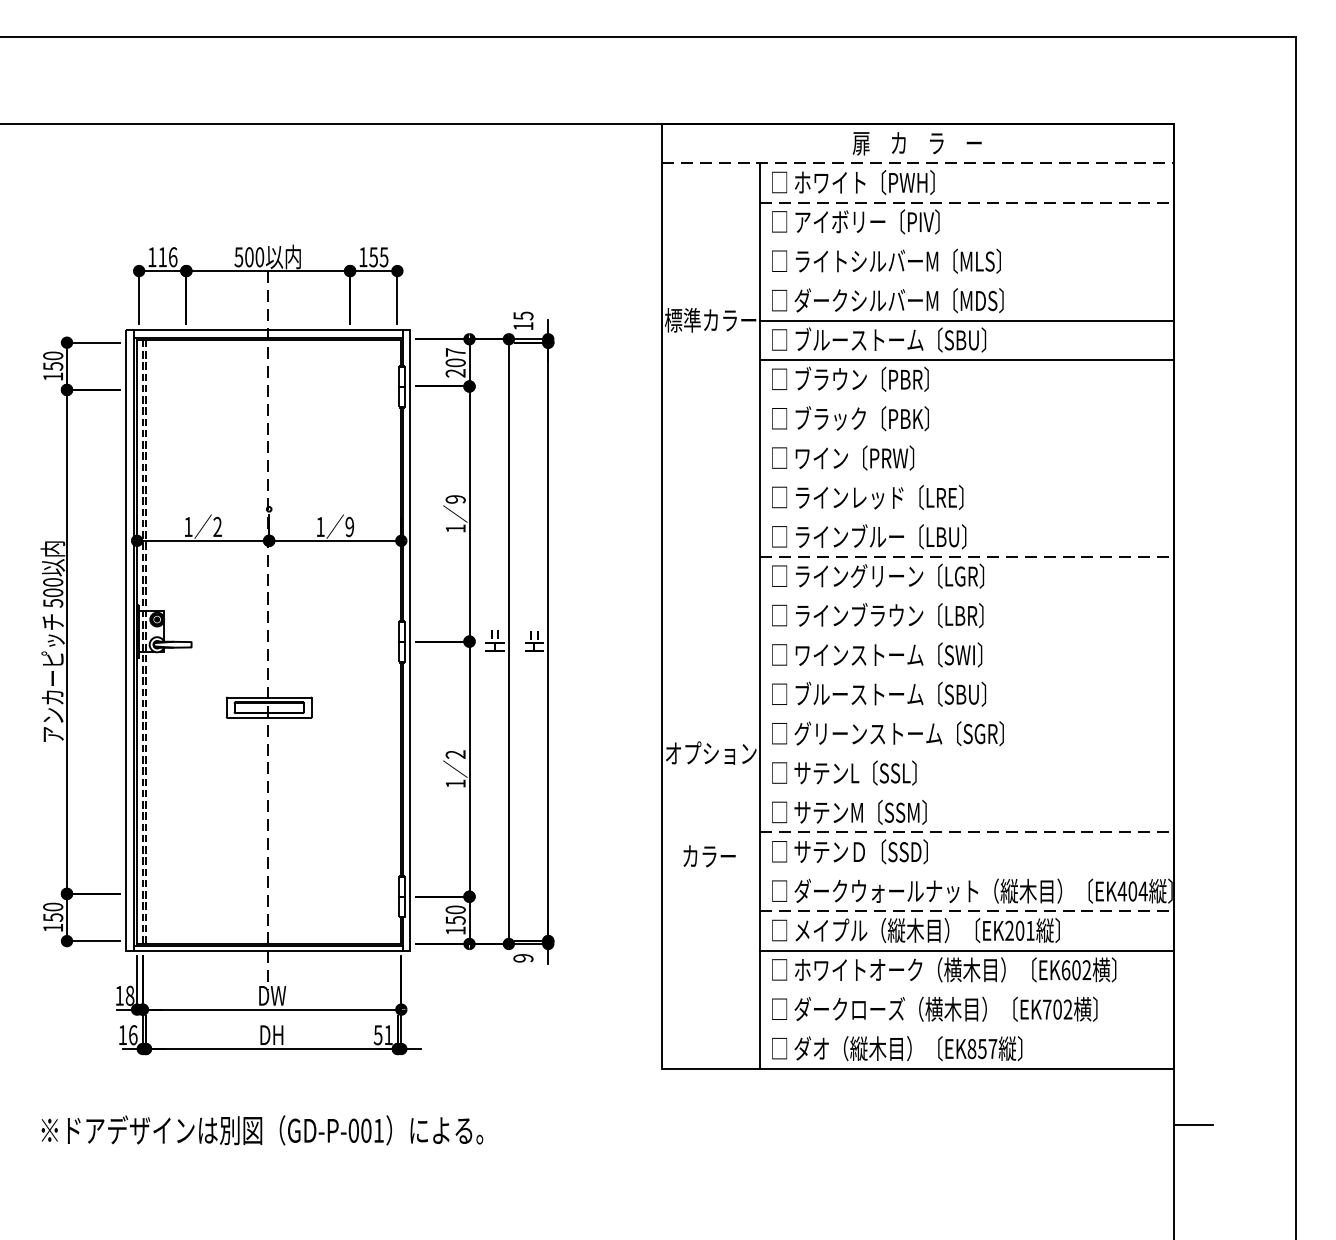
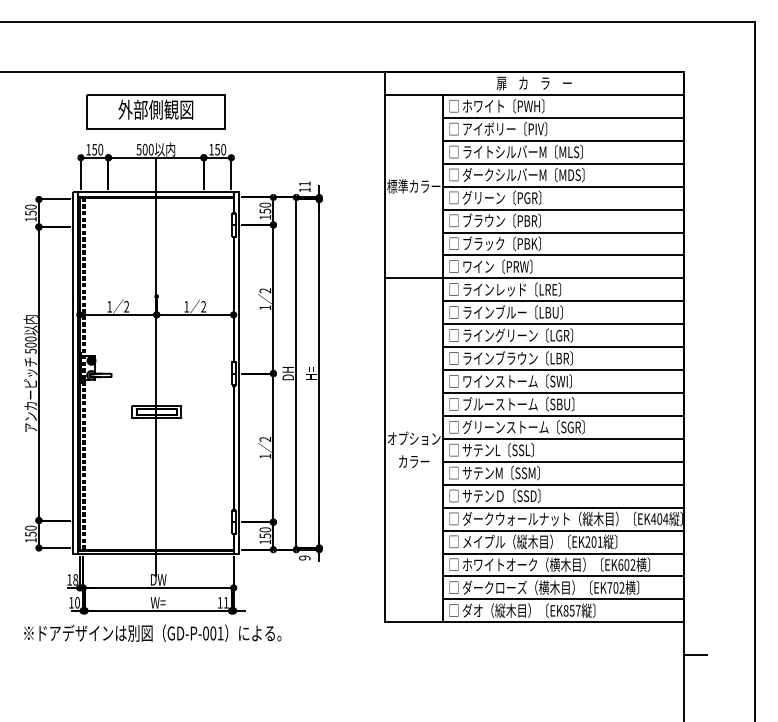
line: (919, 162) -> (535, 94), dashed -> solid
part: (267, 191) -> (155, 111), added
line: (967, 201) -> (563, 117), dashed -> solid
line: (965, 241) -> (562, 140), added
text: (167, 256) -> (97, 149), 116 -> 150
text: (383, 256) -> (223, 149), 155 -> 150
line: (965, 280) -> (562, 163), added
text: (522, 315) -> (304, 183), 15 -> 11
text: (890, 339) -> (518, 197), □ ブルーストーム〔SBU〕 -> □ グリーン〔PGR〕
text: (455, 361) -> (265, 210), 207 -> 150
line: (965, 399) -> (562, 232), added
line: (965, 438) -> (562, 255), added
line: (917, 478) -> (534, 278), added
text: (455, 498) -> (265, 290), 9 -> 2
line: (965, 517) -> (562, 301), added
text: (349, 528) -> (203, 307), 9 -> 2
line: (967, 557) -> (563, 324), dashed -> solid
line: (965, 596) -> (562, 347), added
line: (268, 631) -> (156, 367), dashed -> solid
line: (965, 636) -> (562, 370), added
text: (493, 641) -> (287, 373), H= -> DH
line: (965, 675) -> (562, 393), added
line: (965, 713) -> (562, 415), added
line: (965, 753) -> (562, 438), added
line: (965, 792) -> (562, 461), added
line: (967, 832) -> (563, 484), dashed -> solid
text: (710, 856) -> (414, 461), moved
line: (965, 871) -> (562, 507), added
line: (967, 911) -> (563, 530), dashed -> solid
line: (965, 989) -> (562, 576), added
line: (965, 1029) -> (562, 599), added
text: (133, 1034) -> (77, 602), 16 -> 10
text: (270, 1034) -> (157, 602), DH -> W=
text: (376, 1034) -> (219, 602), 51 -> 11
text: (261, 1129) -> (152, 632), moved

